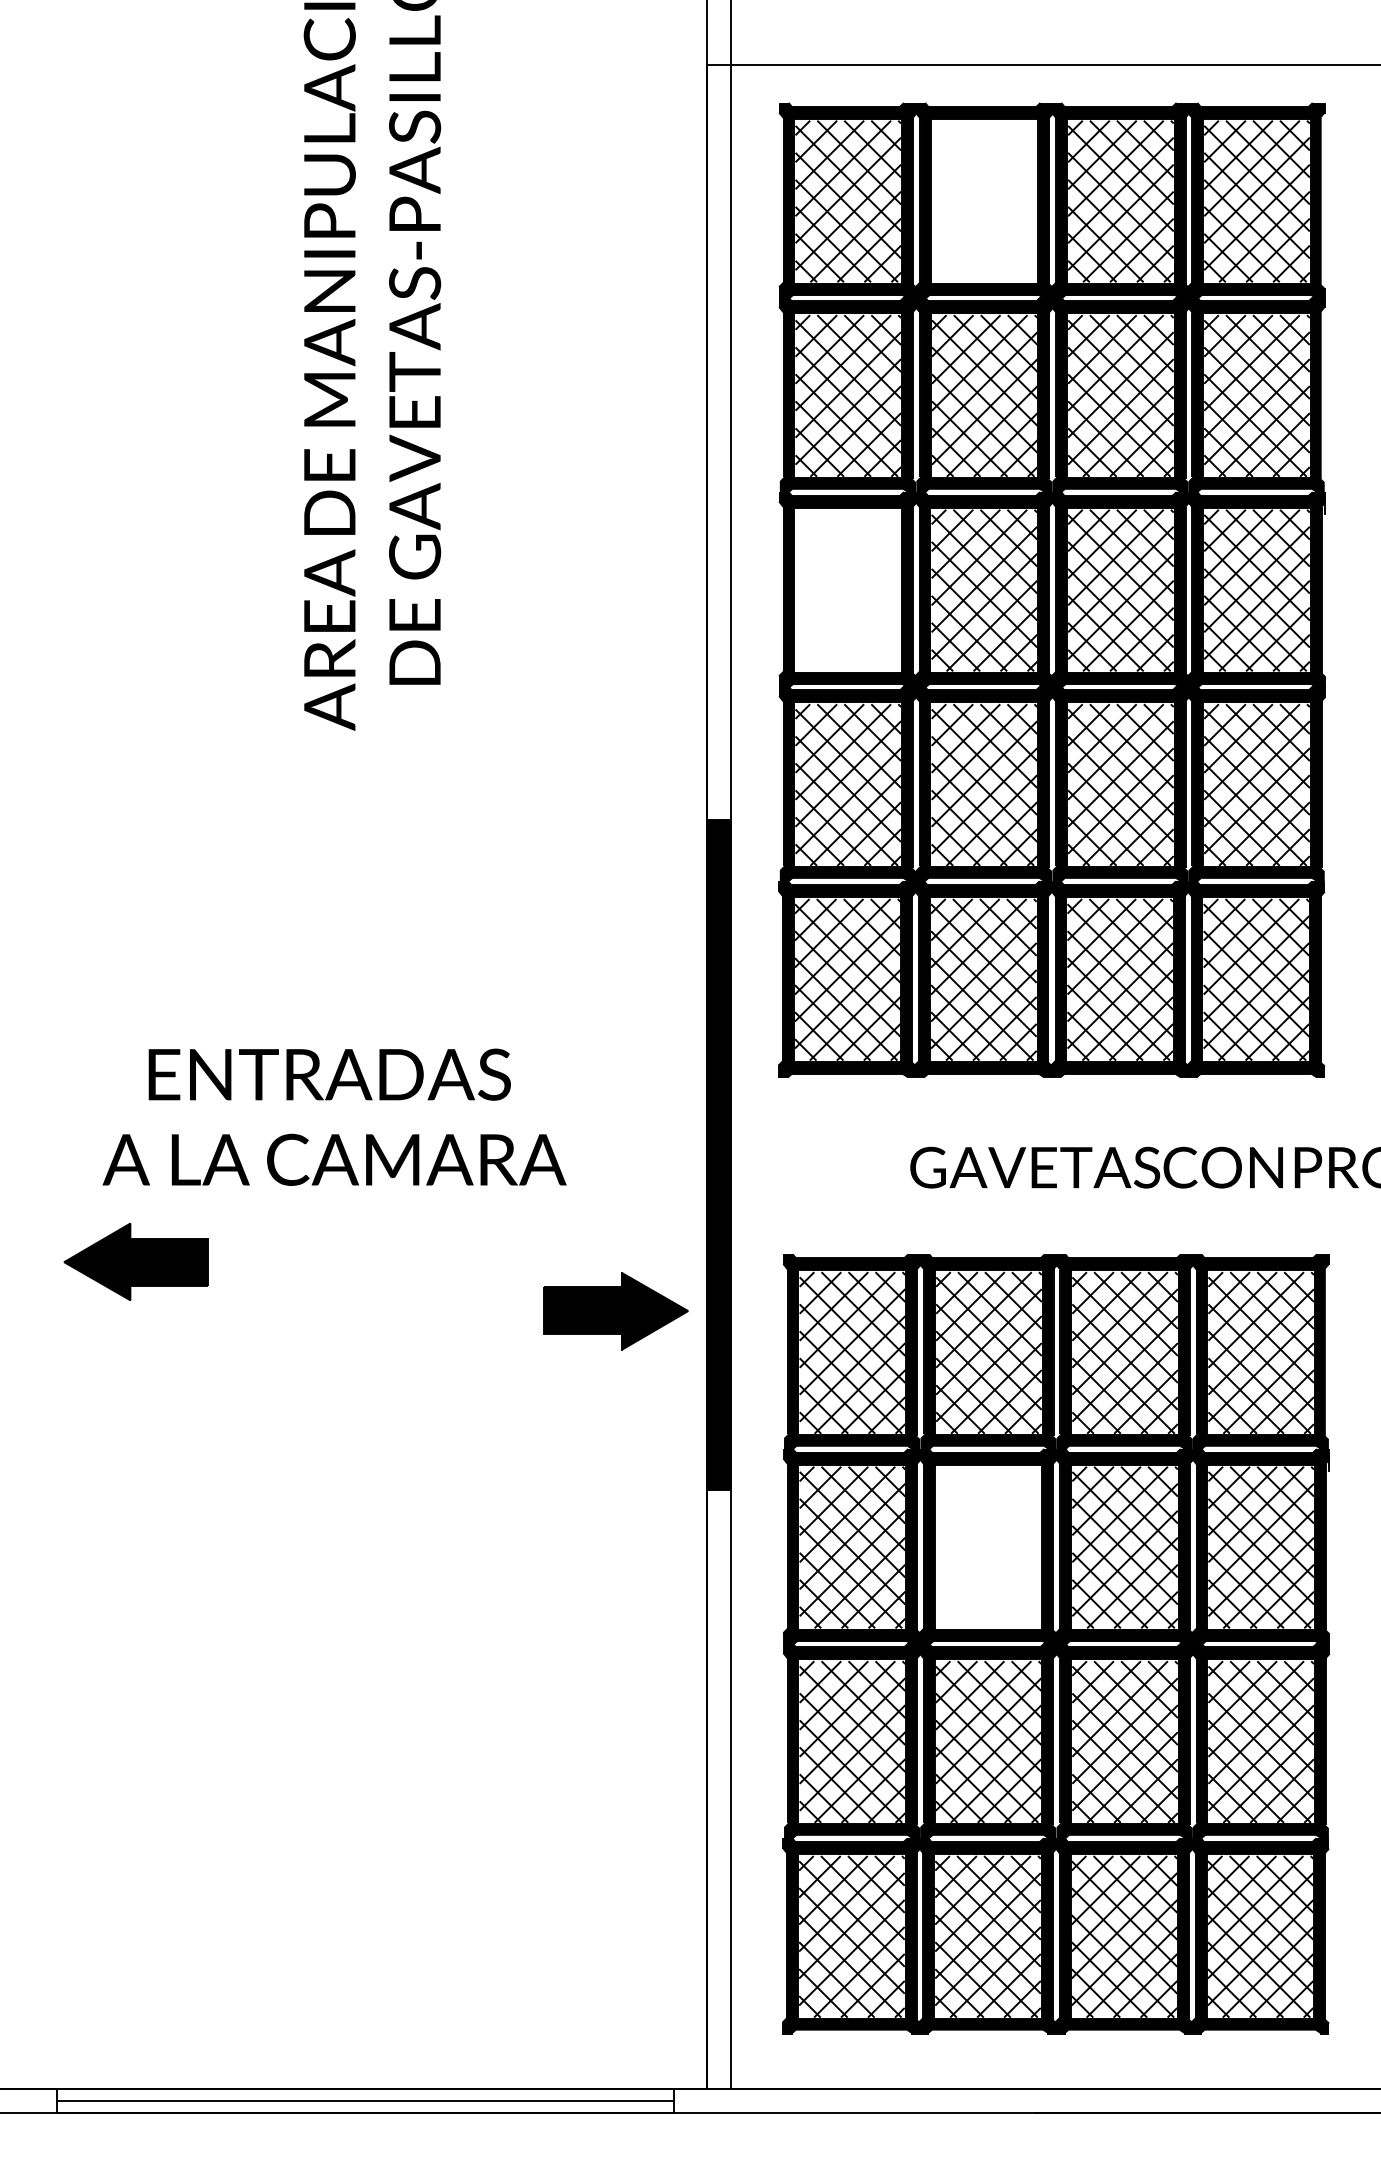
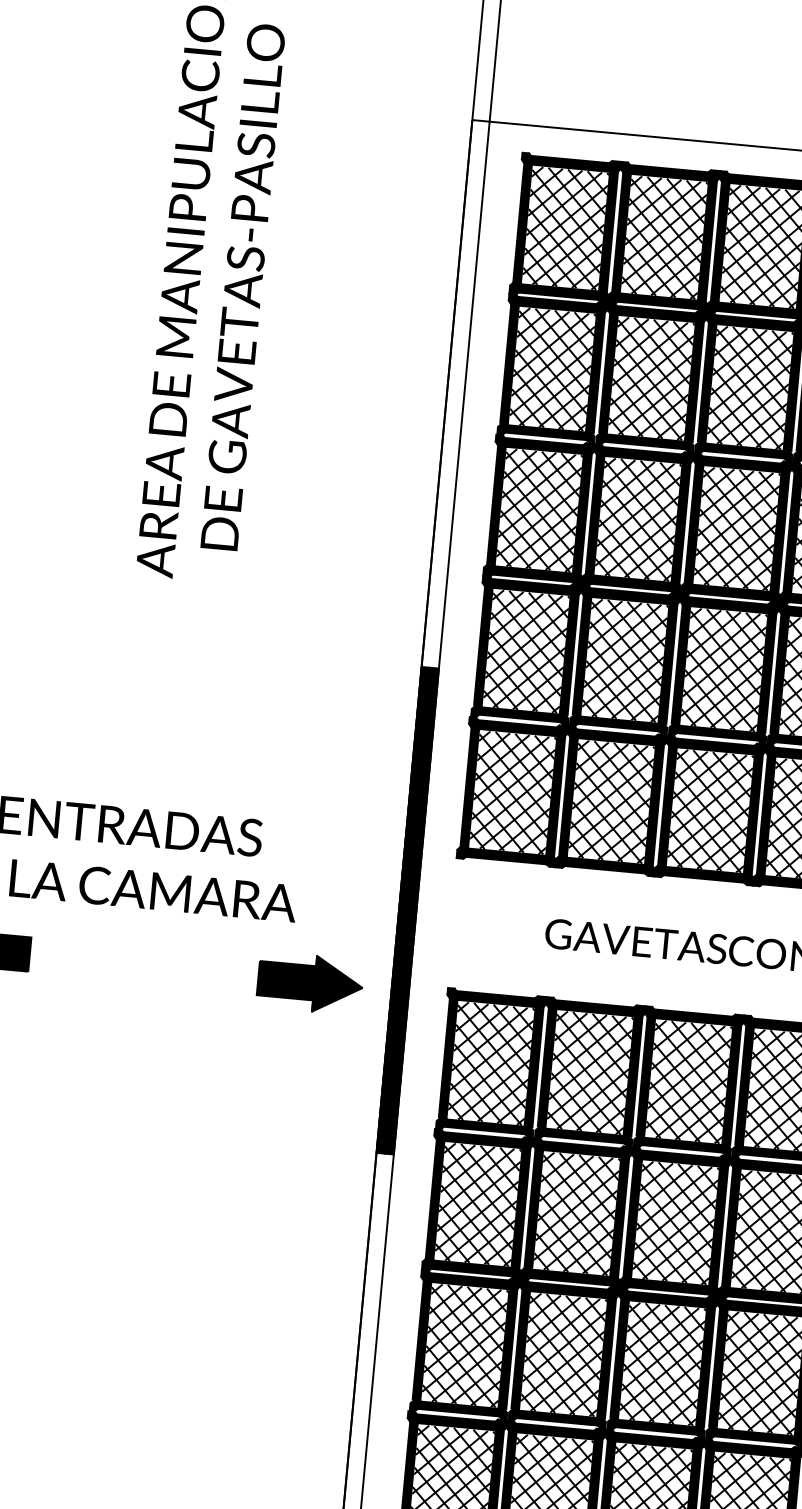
hatch: (984, 201) -> (664, 237), added
hatch: (848, 590) -> (539, 510), added
part: (615, 1311) -> (309, 983), moved
hatch: (988, 1547) -> (576, 1213), added

